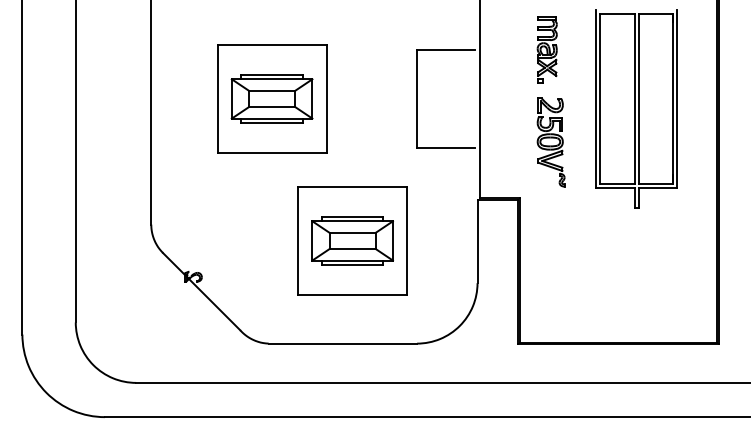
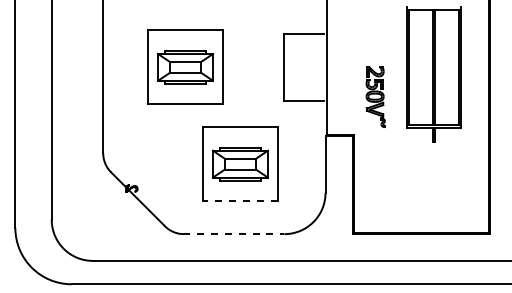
part: (546, 49) -> (372, 33), removed
line: (351, 295) -> (239, 201), solid -> dashed
line: (342, 344) -> (233, 234), solid -> dashed

